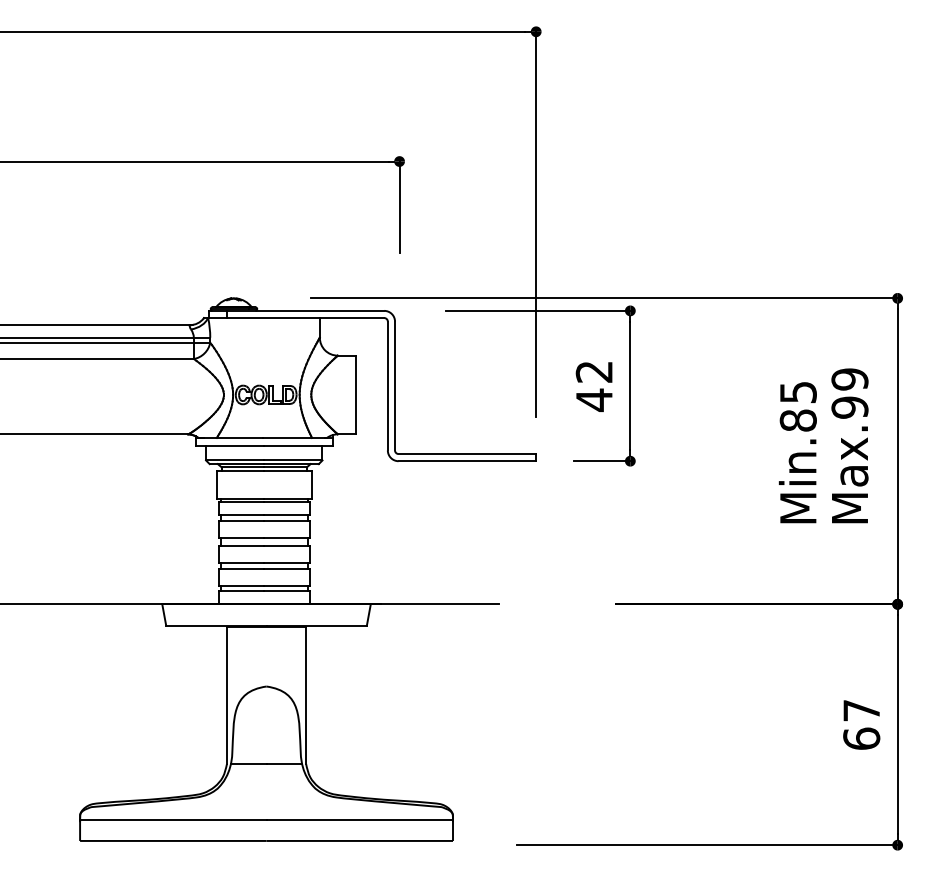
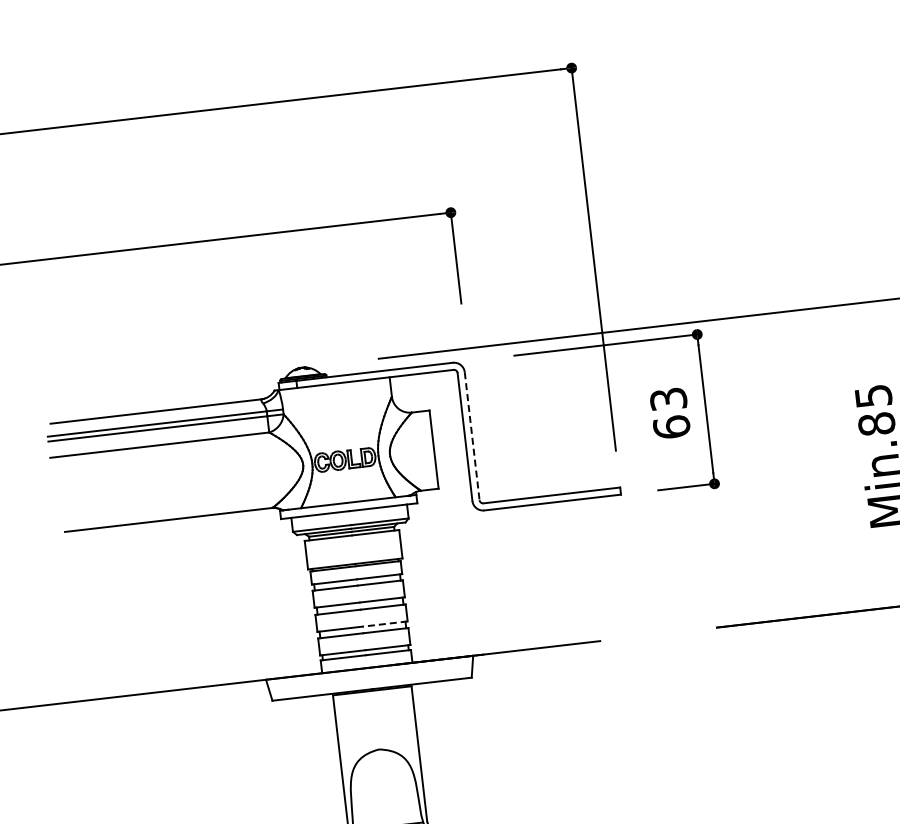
line: (395, 386) -> (472, 436), solid -> dashed
text: (593, 386) -> (669, 413), 42 -> 63
line: (286, 562) -> (384, 623), solid -> dashed

